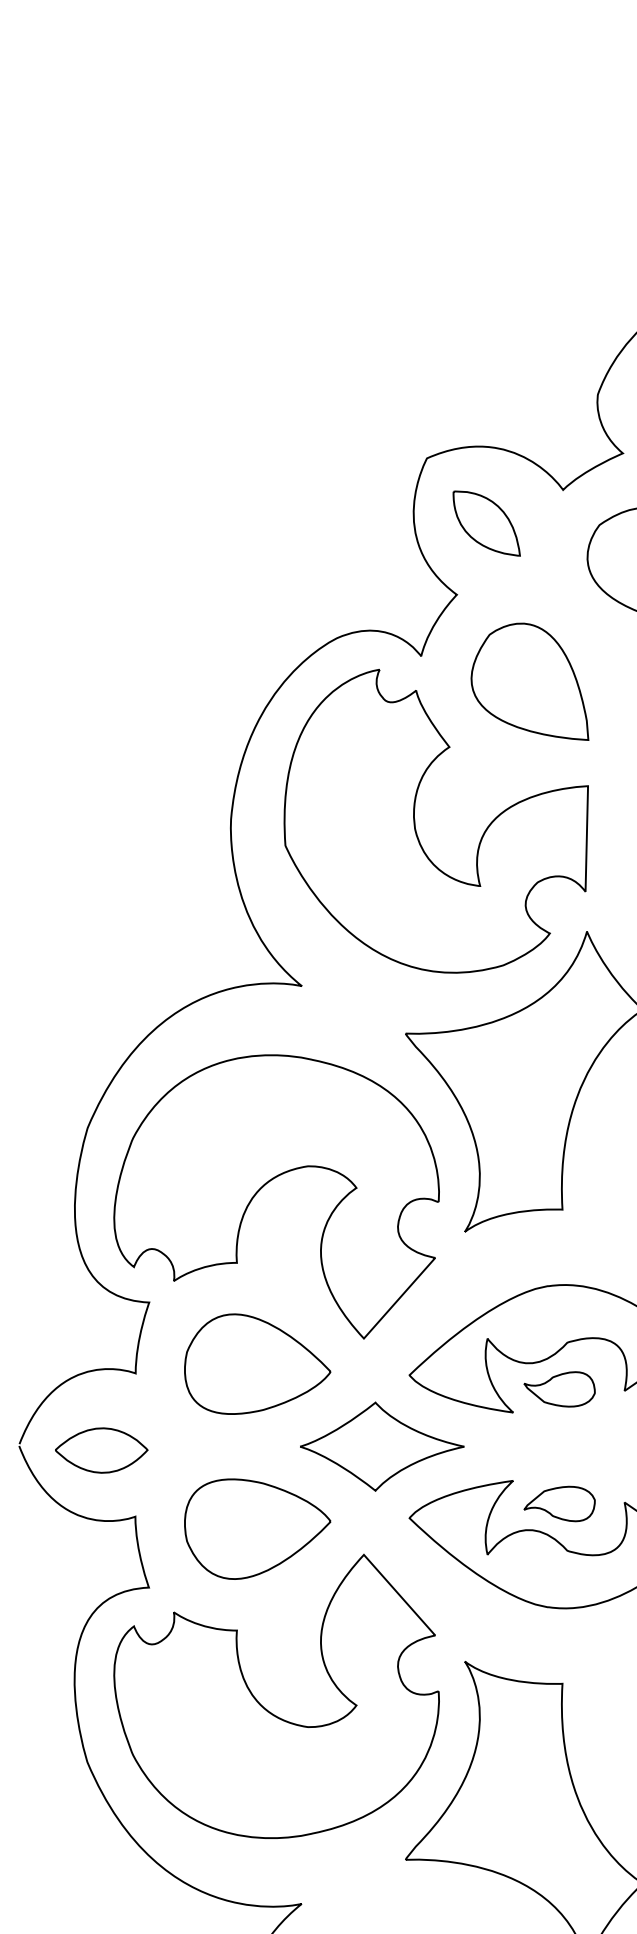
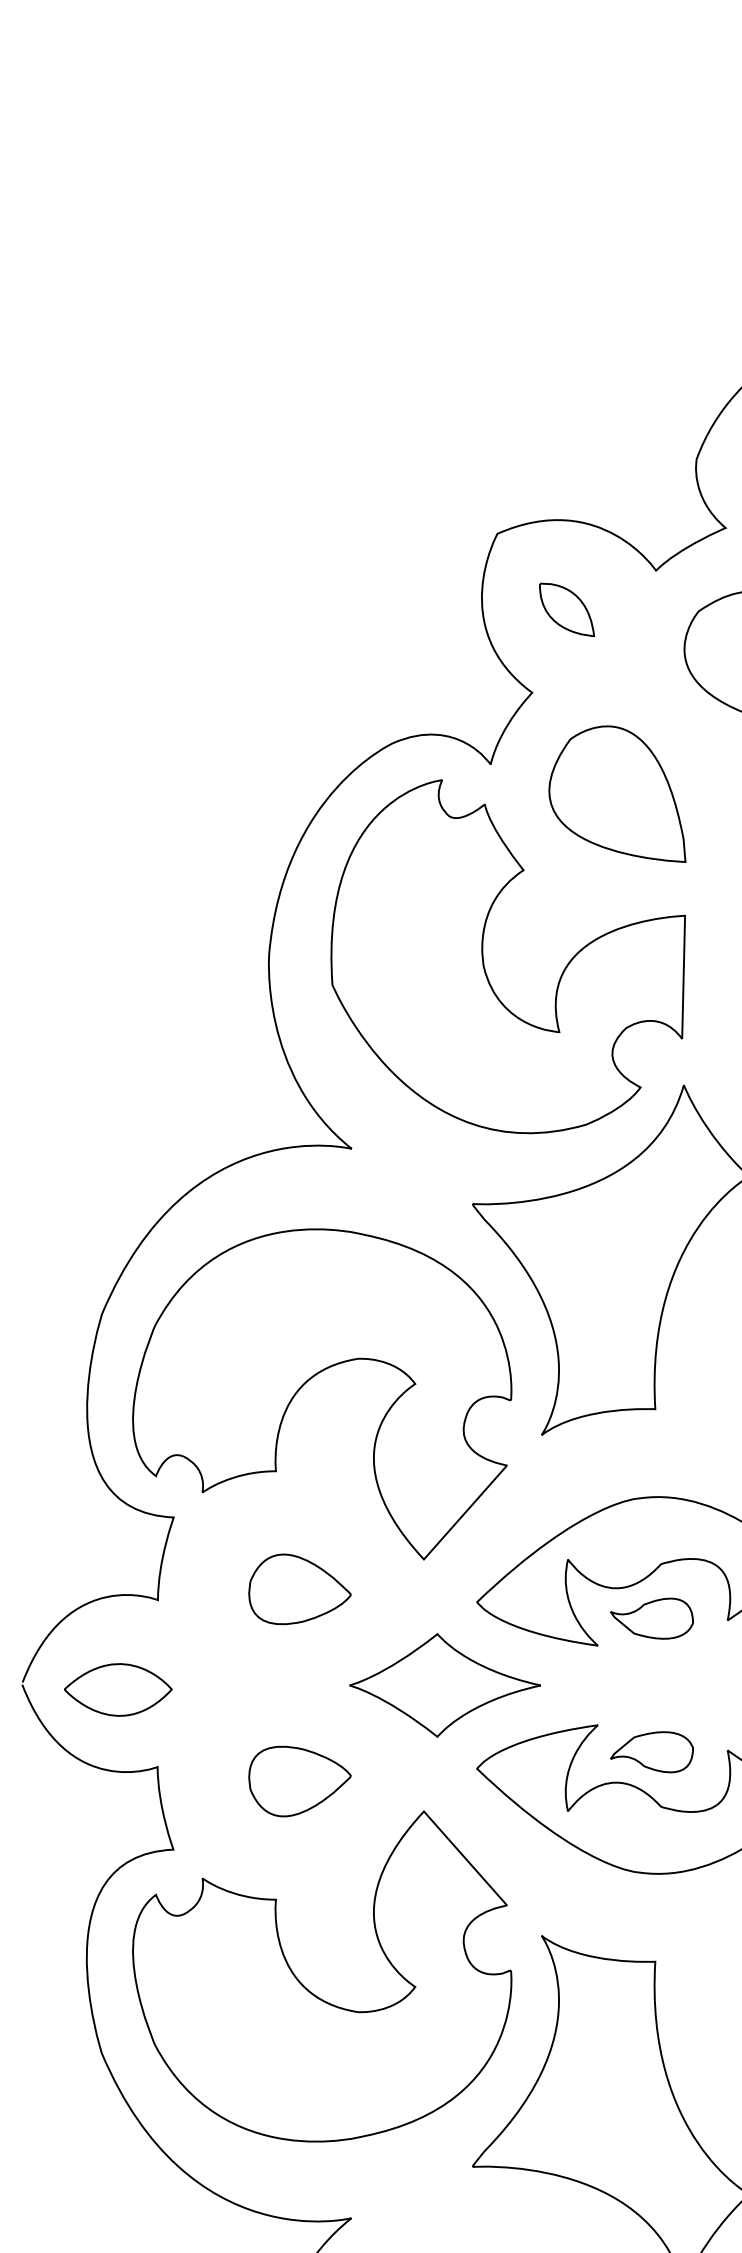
part: (486, 523) -> (566, 609), size x0.7
part: (257, 1364) -> (299, 1589), size x0.6
part: (257, 1529) -> (299, 1781), size x0.6

